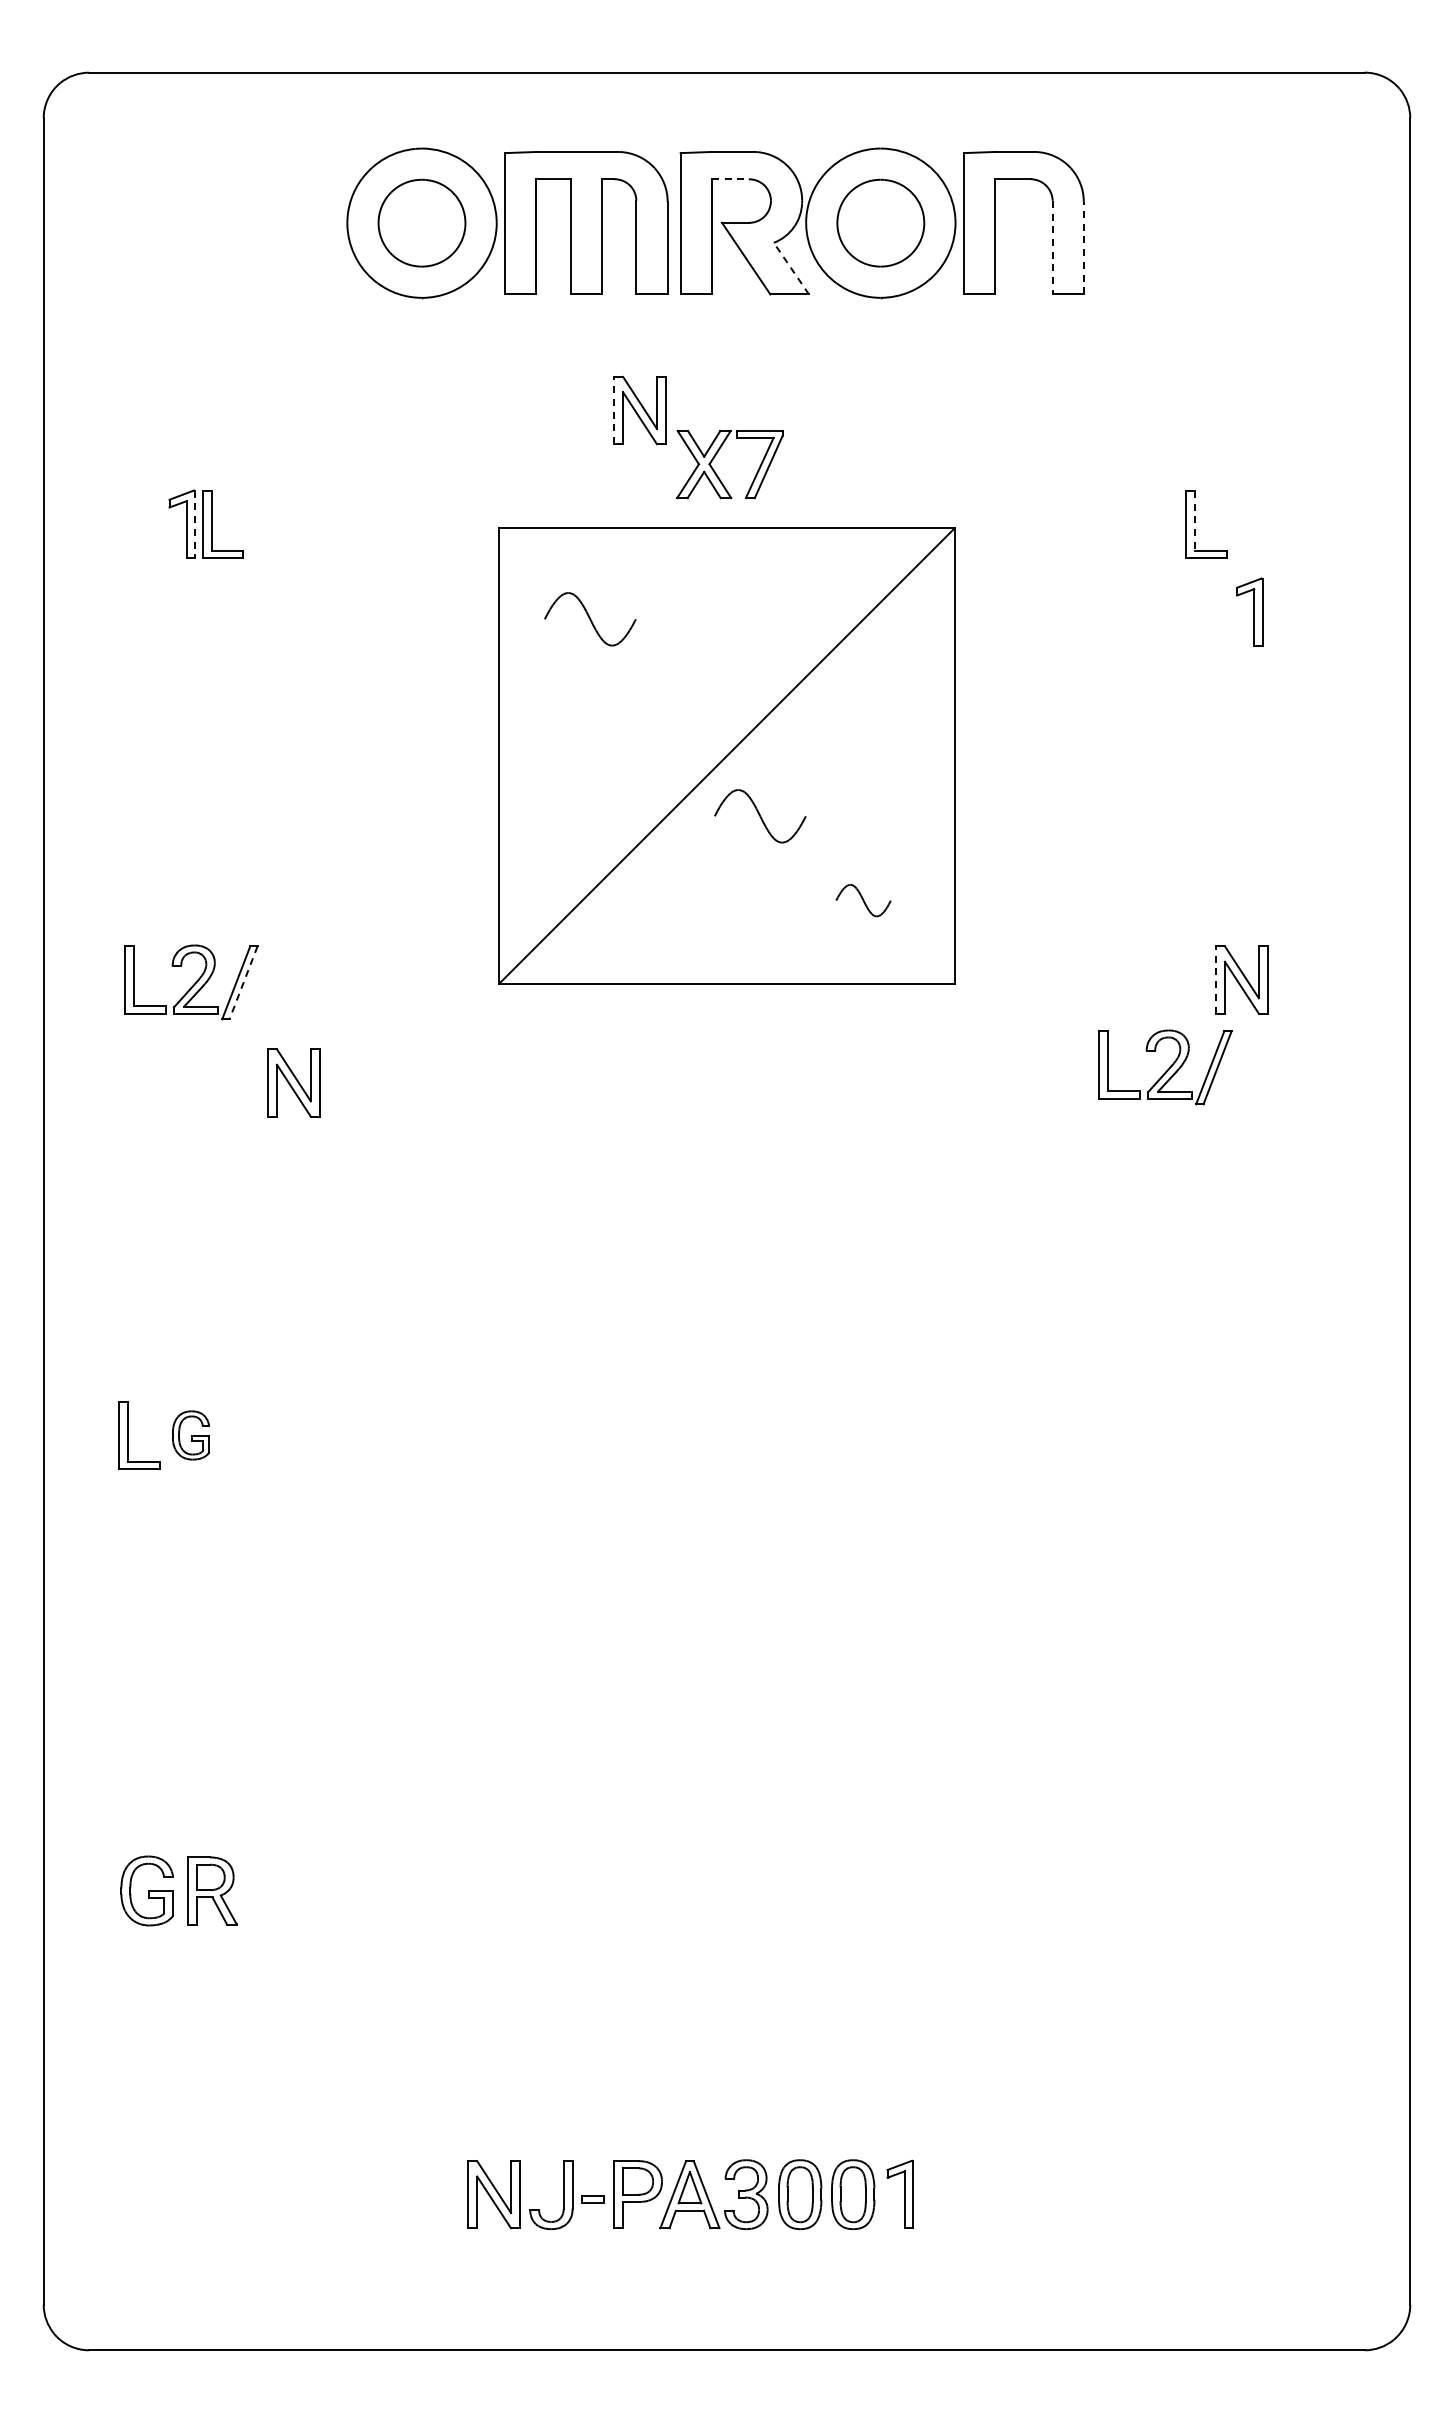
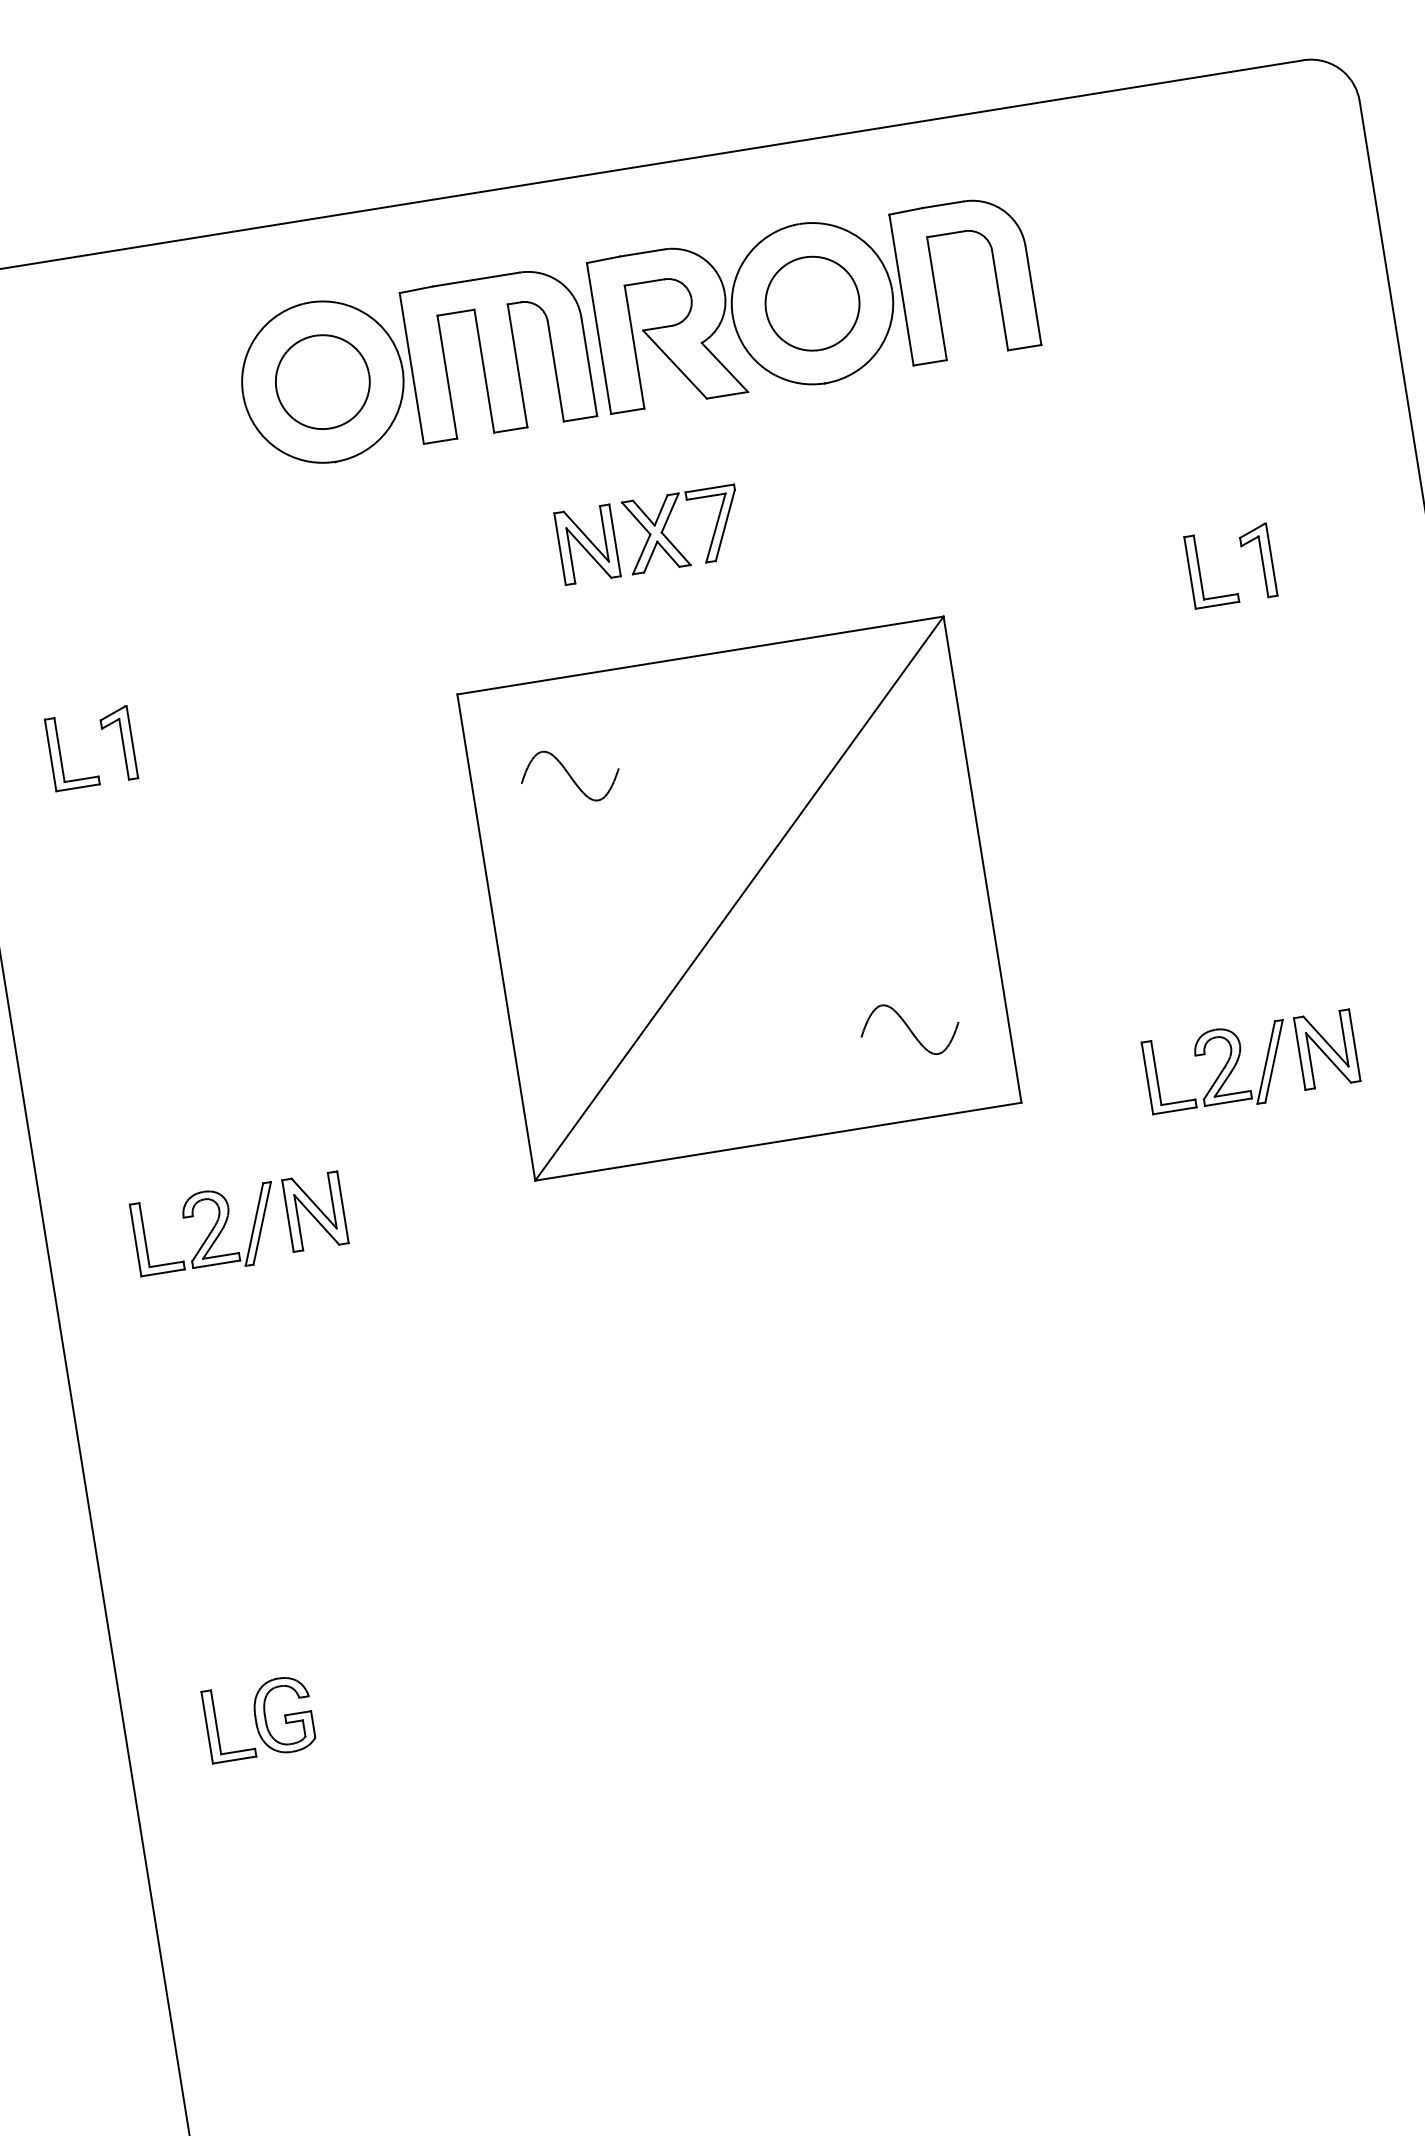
line: (730, 179) -> (644, 282), dashed -> solid
line: (1052, 247) -> (999, 300), dashed -> solid
line: (1083, 247) -> (1033, 294), dashed -> solid
line: (791, 268) -> (724, 367), dashed -> solid
line: (614, 410) -> (560, 549), dashed -> solid
part: (717, 474) -> (671, 542), moved
line: (1195, 520) -> (1199, 567), dashed -> solid
line: (195, 524) -> (132, 742), dashed -> solid
part: (212, 524) -> (61, 753), moved
part: (1249, 611) -> (1257, 561), moved
part: (760, 816) -> (785, 957), removed
part: (863, 900) -> (909, 1029), size x1.67
line: (1216, 979) -> (1300, 1053), dashed -> solid
line: (243, 983) -> (262, 1224), dashed -> solid
part: (1165, 1067) -> (1218, 1069), moved
part: (293, 1082) -> (314, 1211), moved
part: (190, 1435) -> (282, 1715), size x1.43

